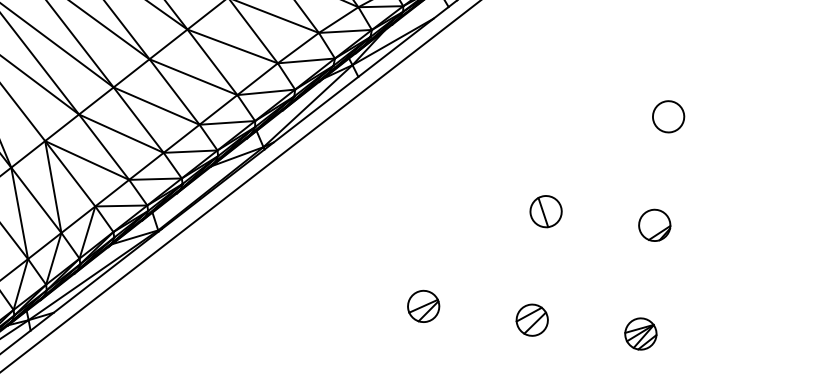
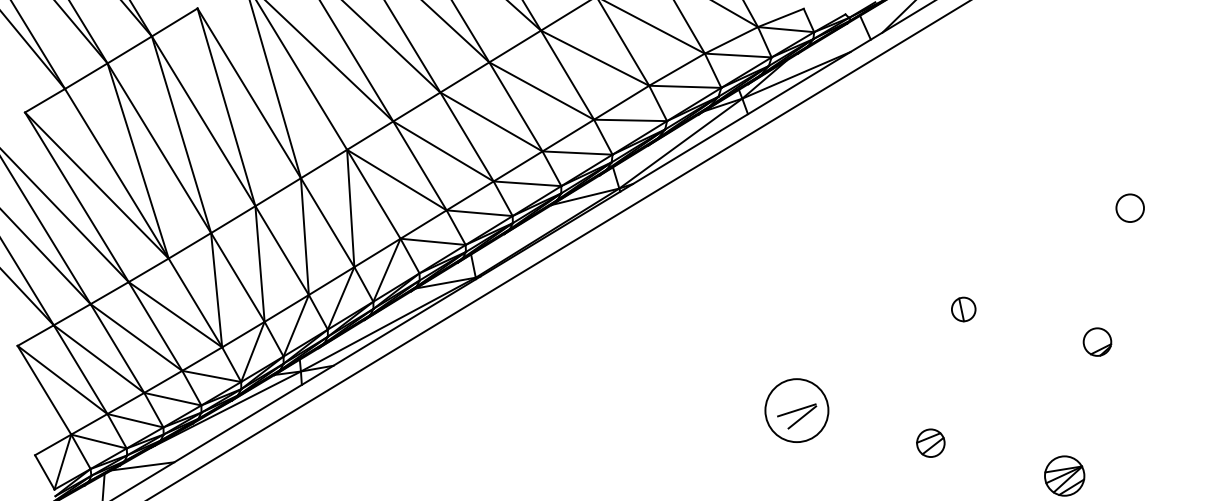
circle: (667, 116) -> (1129, 207), size x0.7
part: (546, 211) -> (963, 309), size x0.6
part: (654, 224) -> (1097, 341), size x0.7
circle: (423, 306) -> (796, 410), size x1.6
part: (531, 319) -> (930, 442), size x0.7

